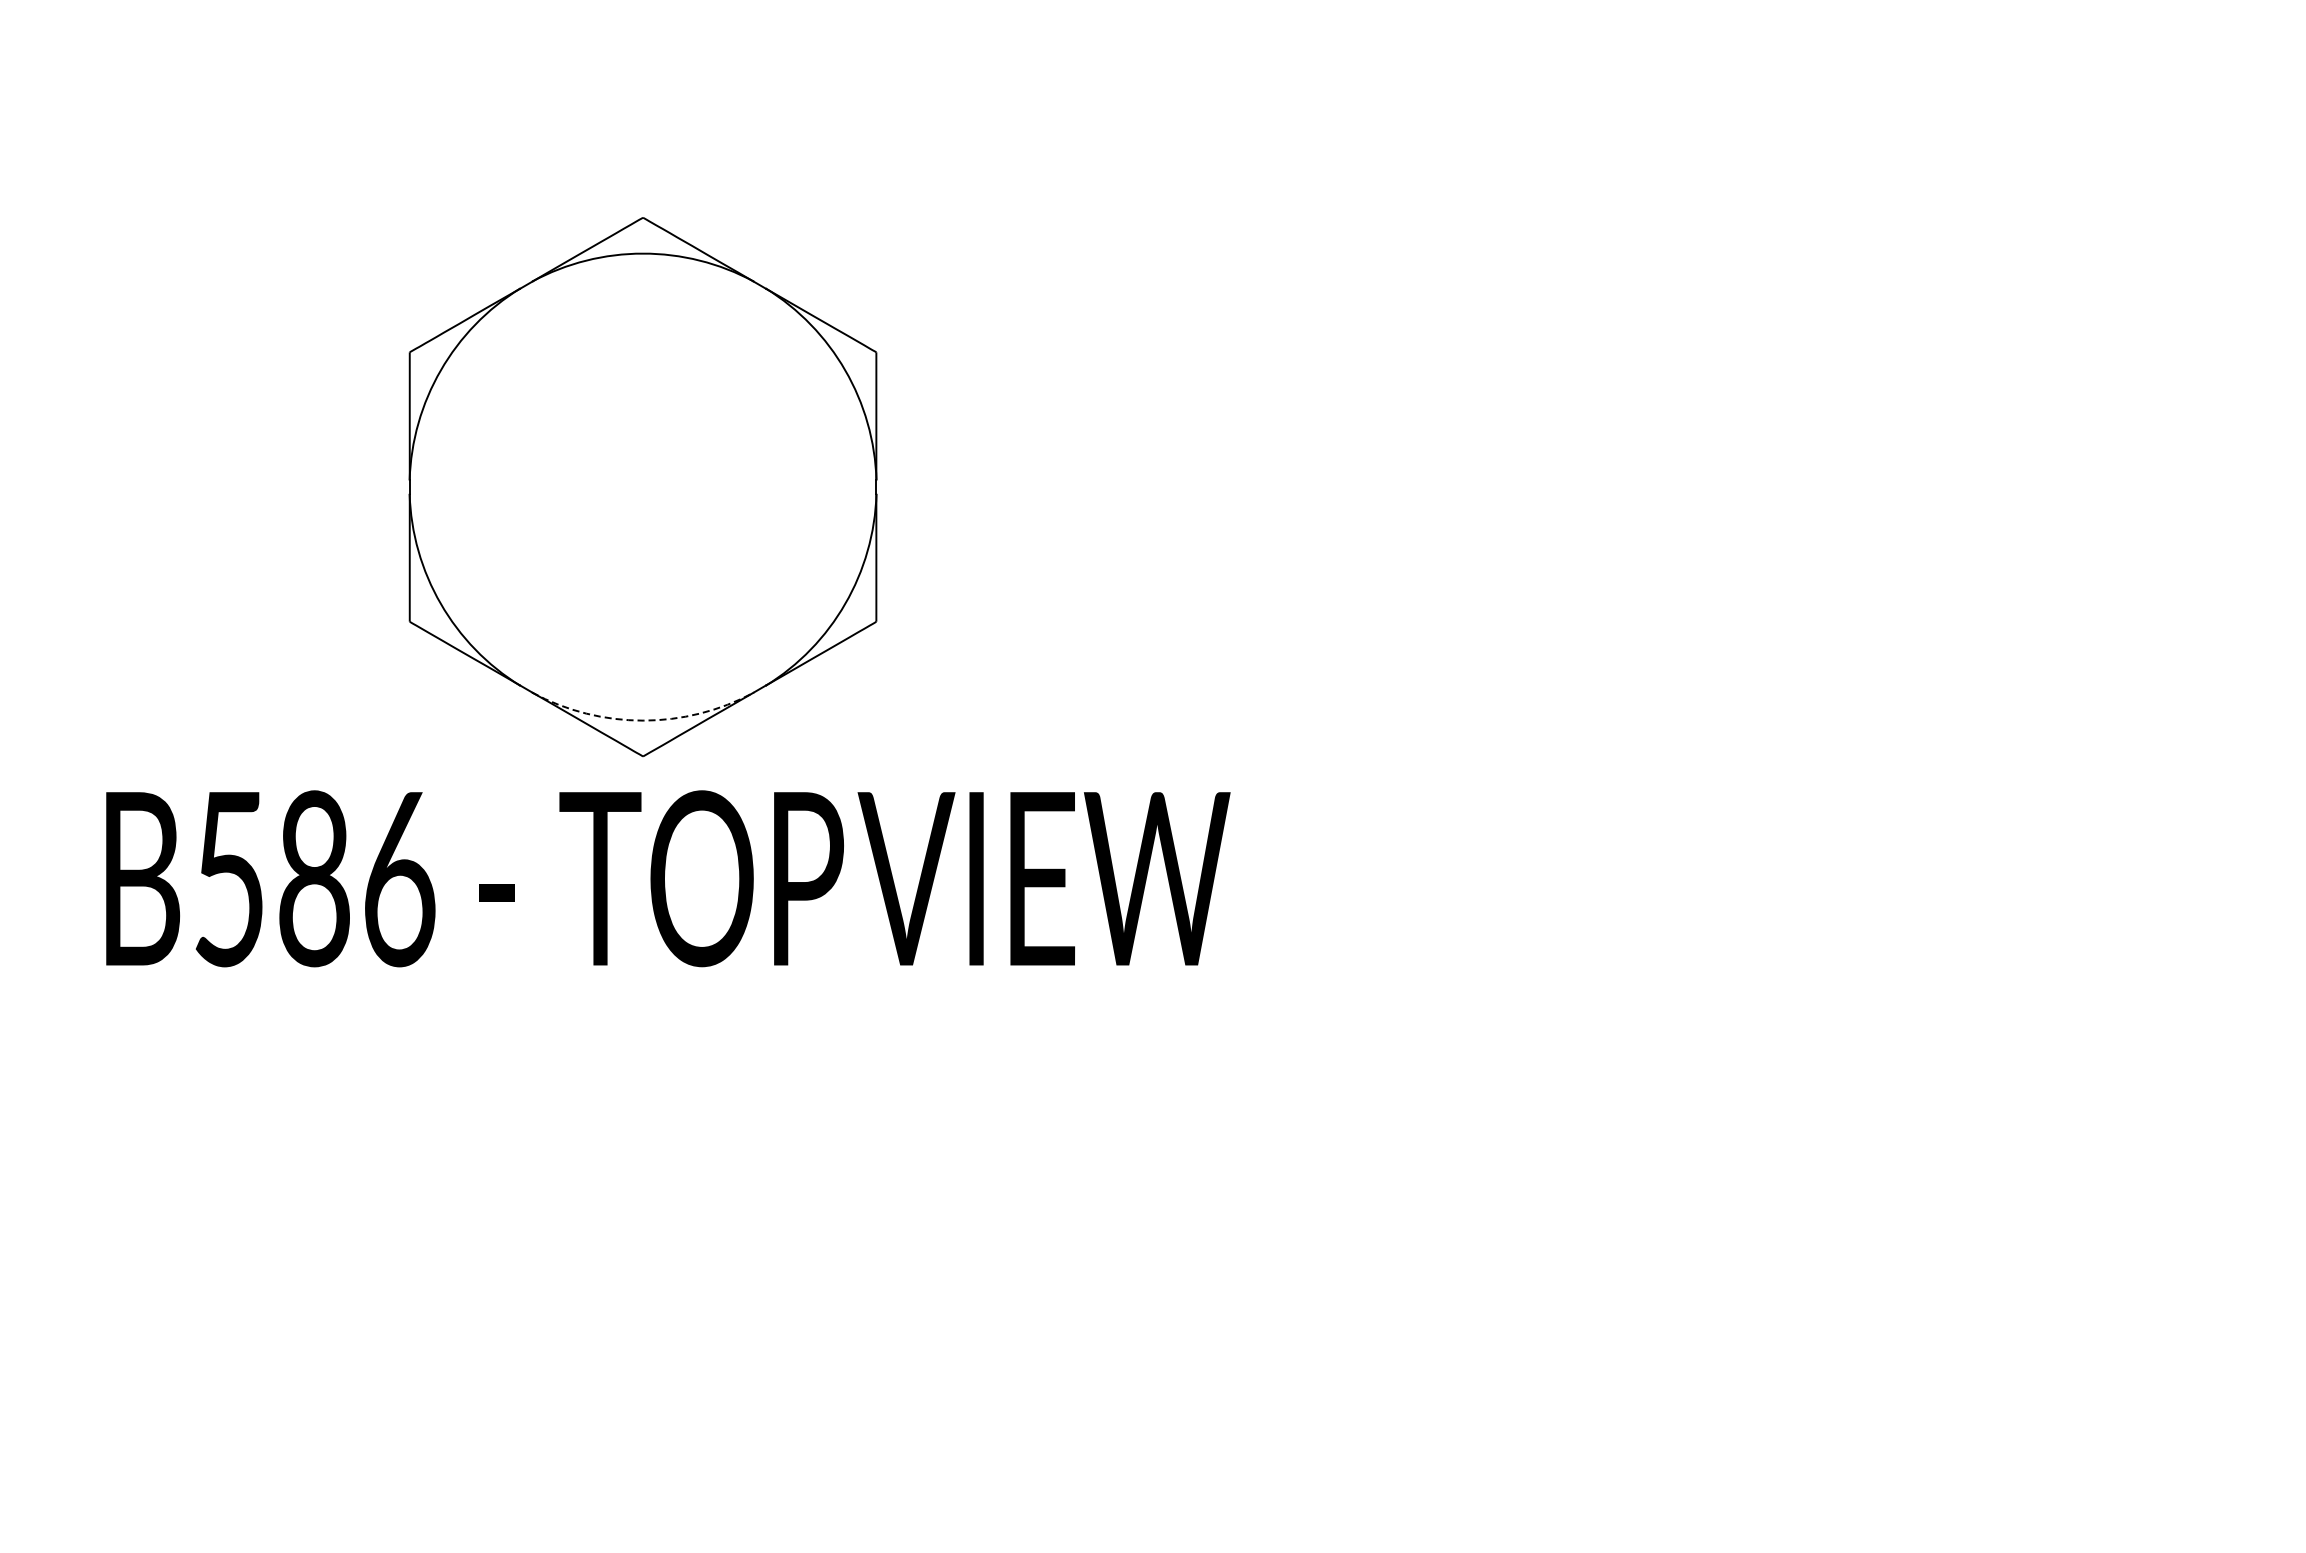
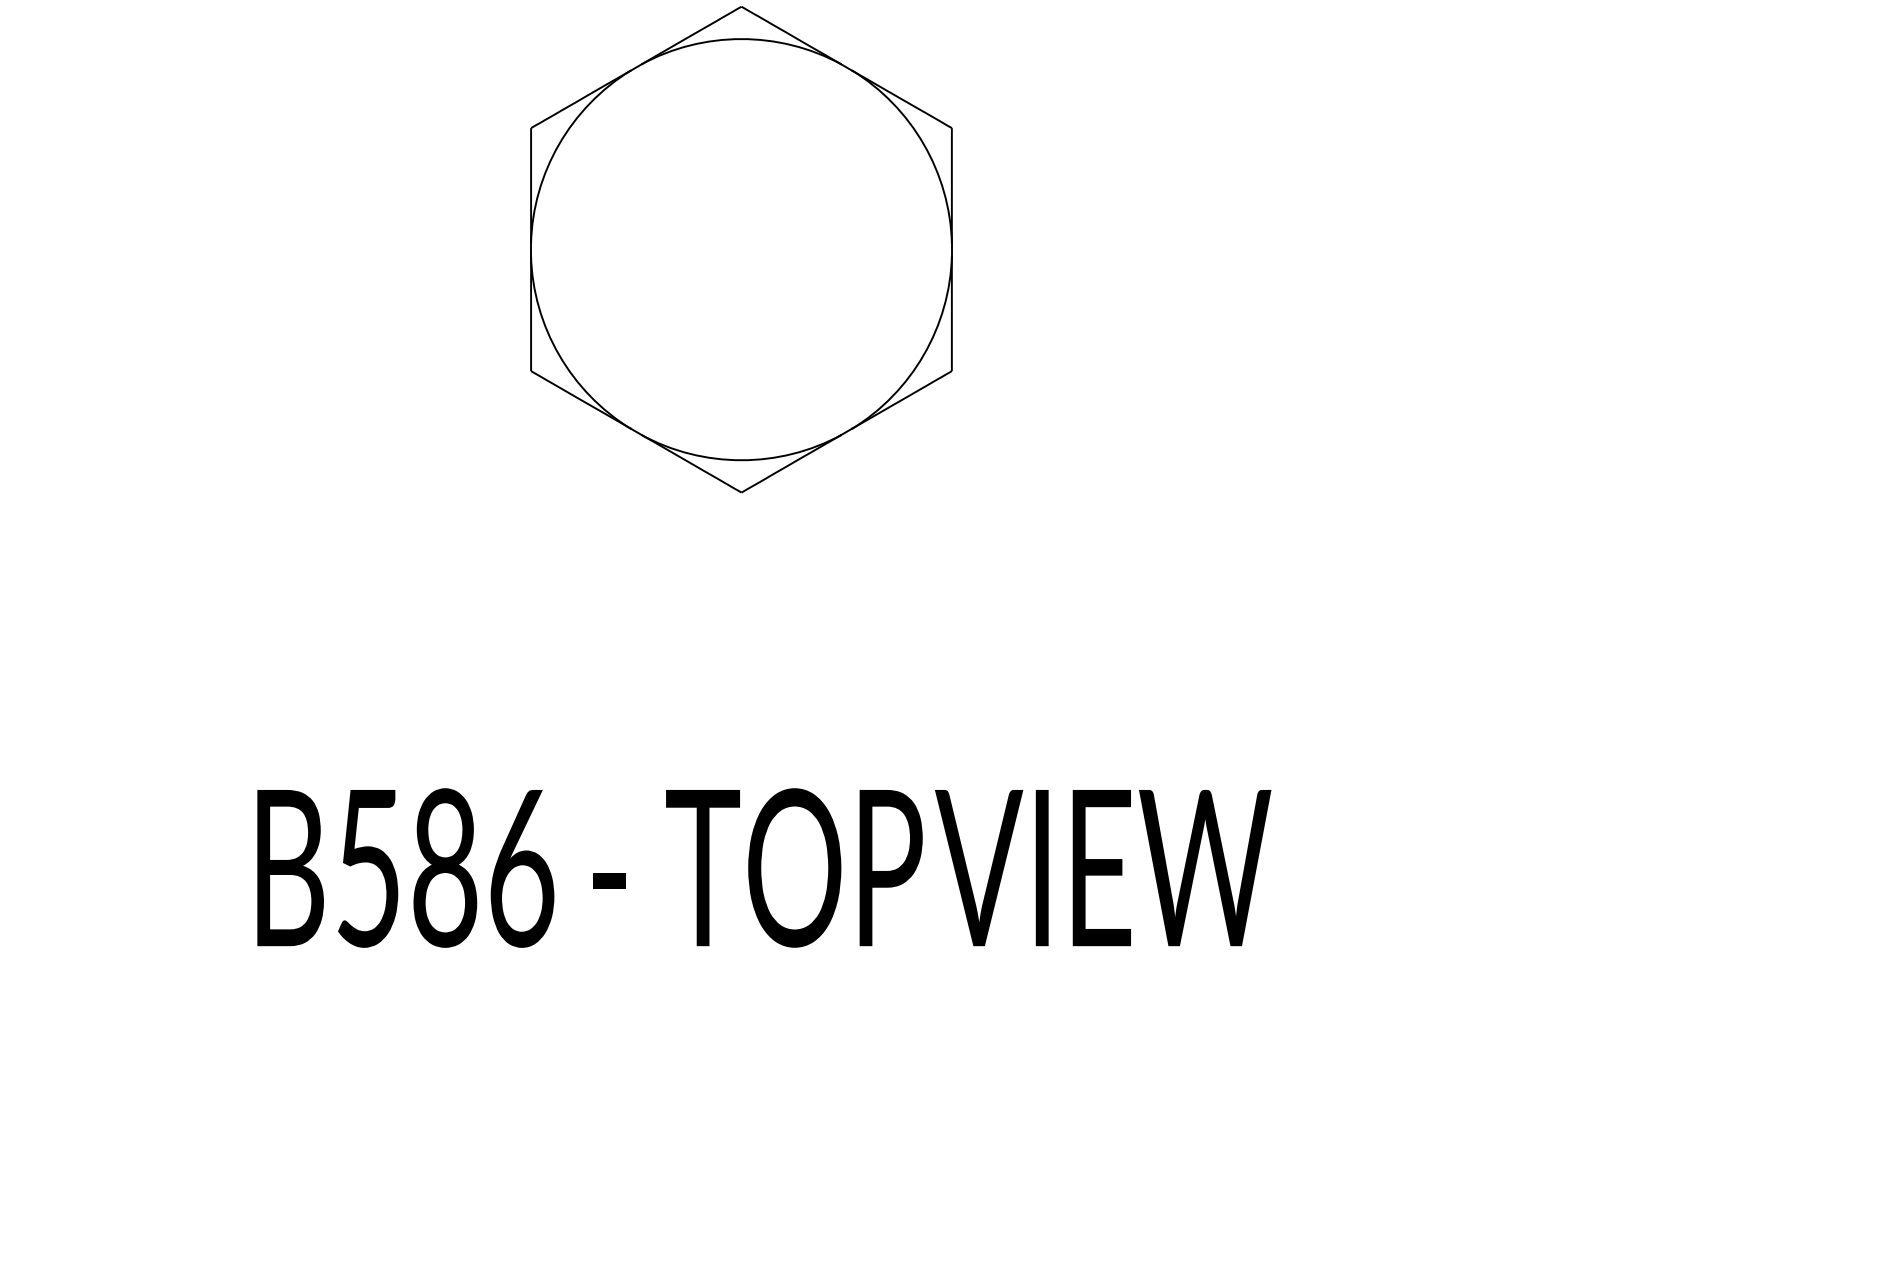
arc: (643, 720) -> (741, 460), dashed -> solid
text: (668, 878) -> (764, 867), moved

